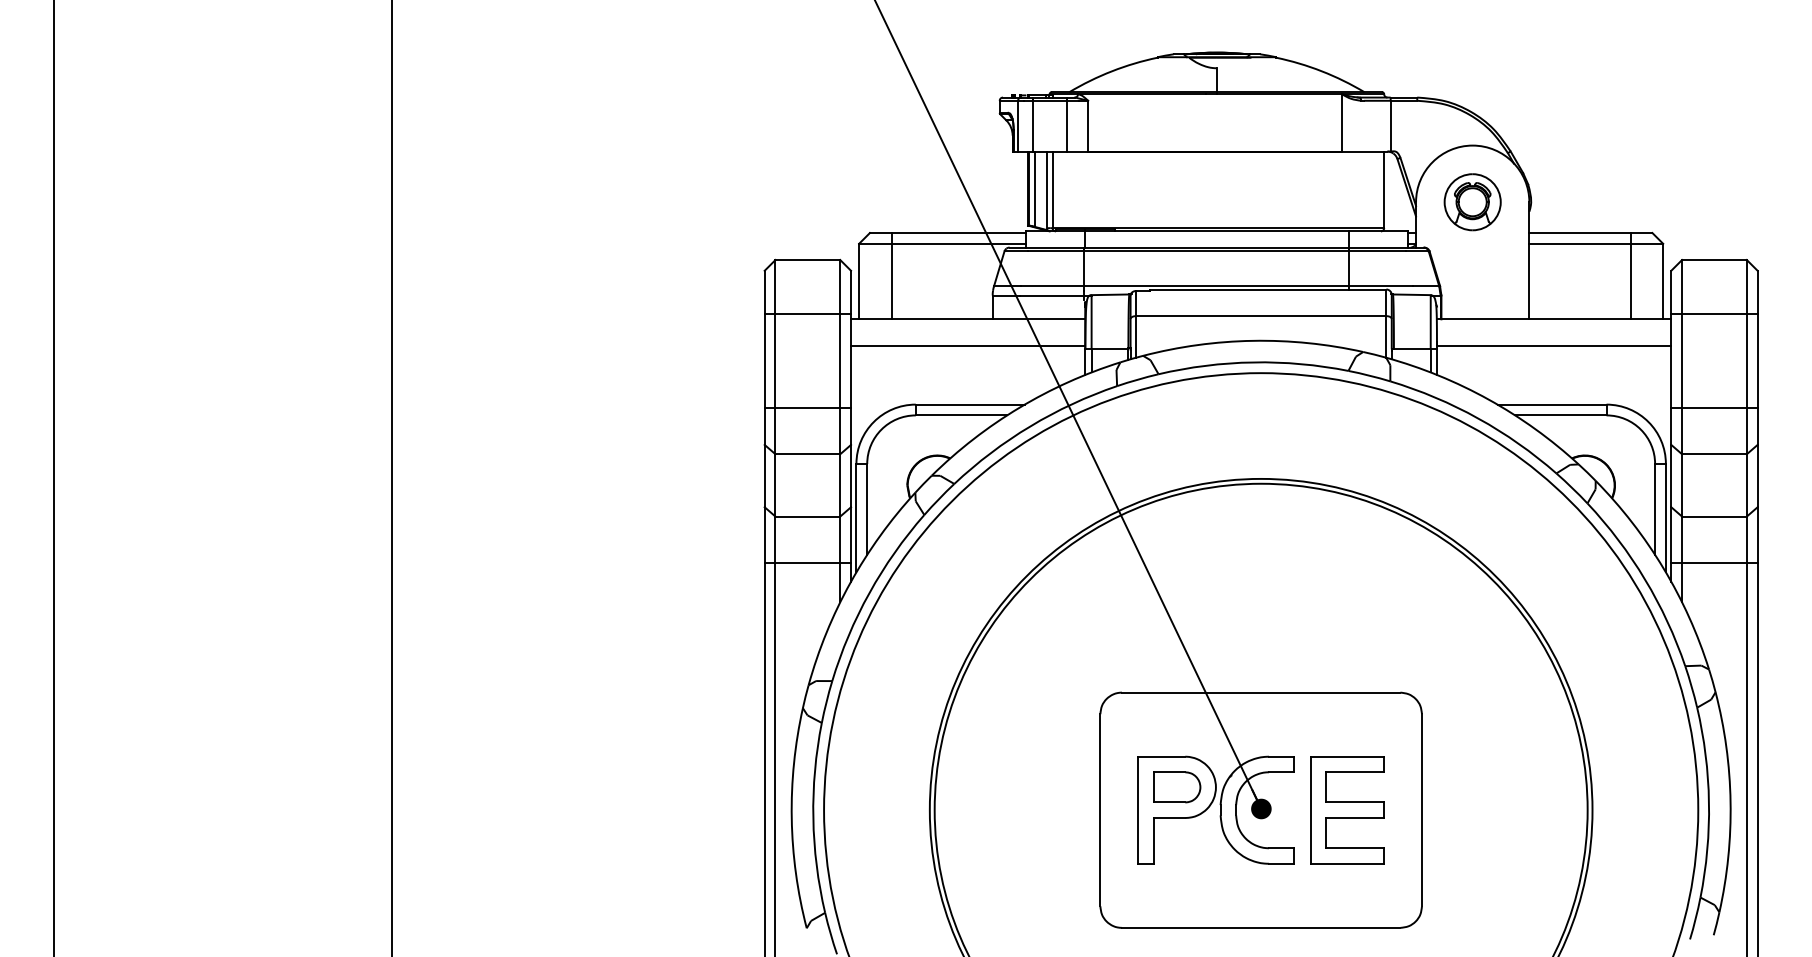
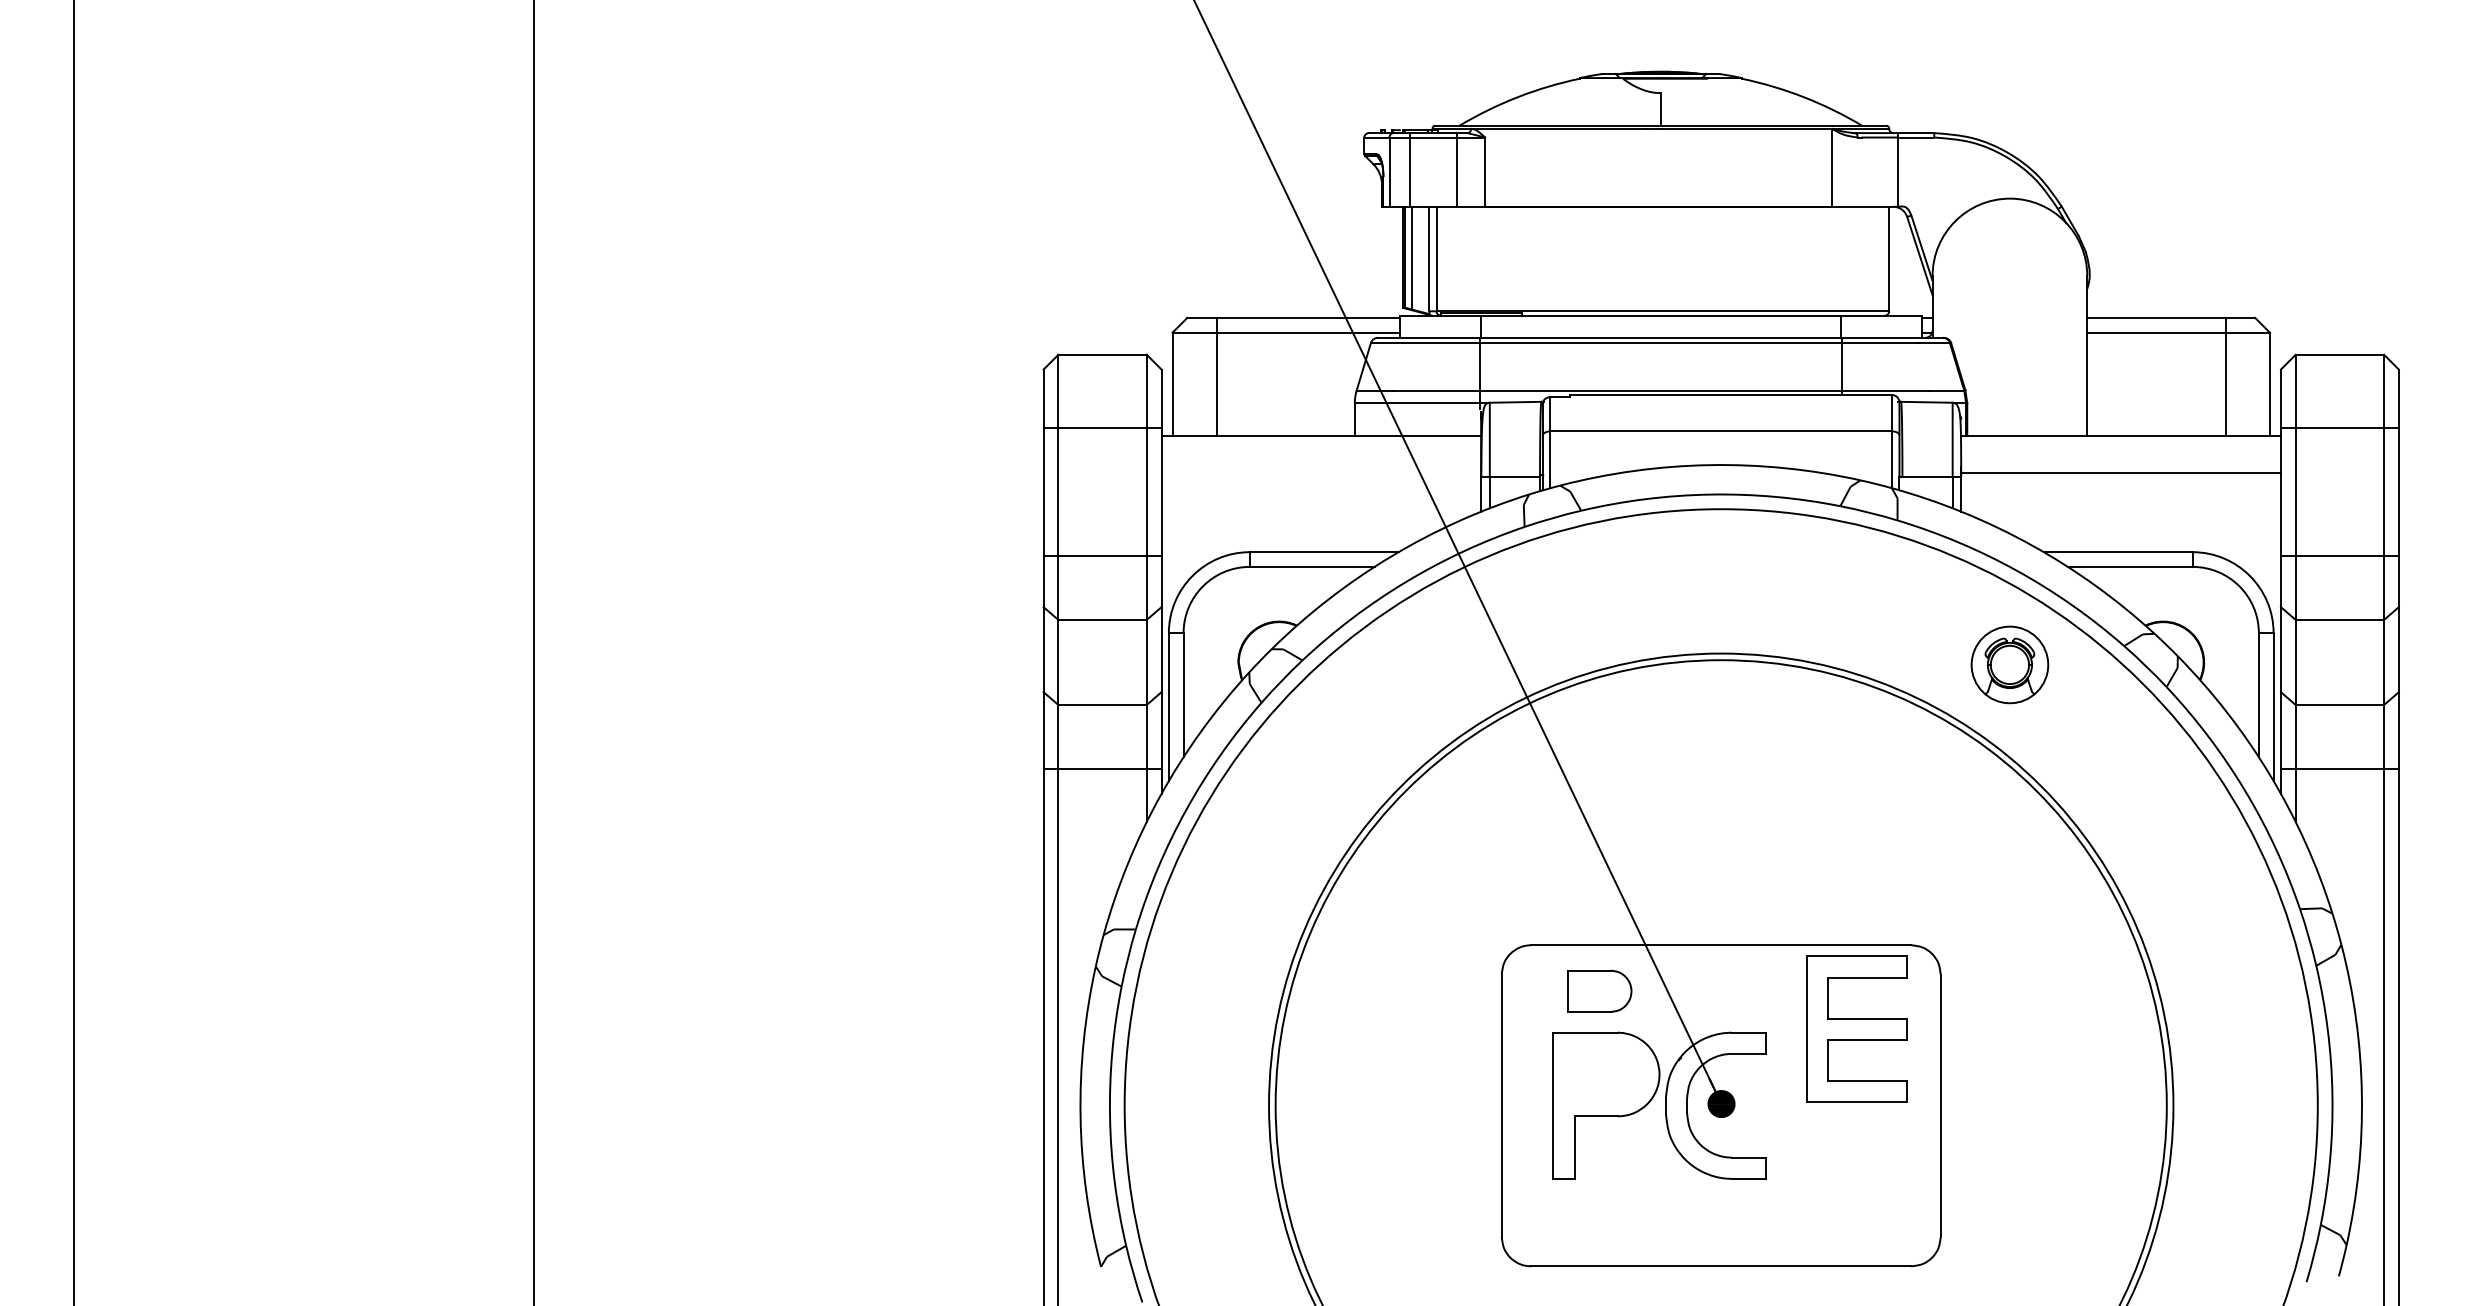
part: (1472, 202) -> (2009, 665), moved
line: (968, 346) -> (1321, 472), removed
part: (1177, 787) -> (1600, 991), moved
part: (1347, 810) -> (1856, 1029), moved

